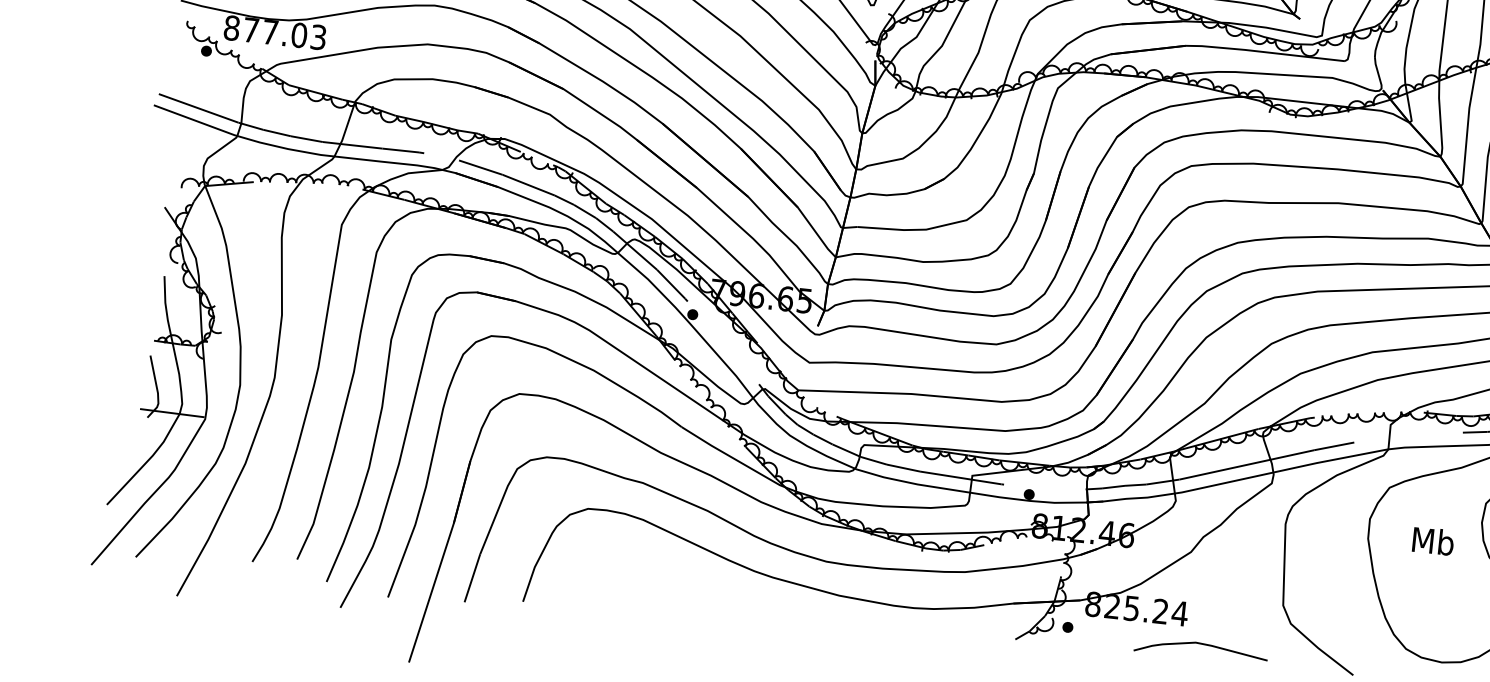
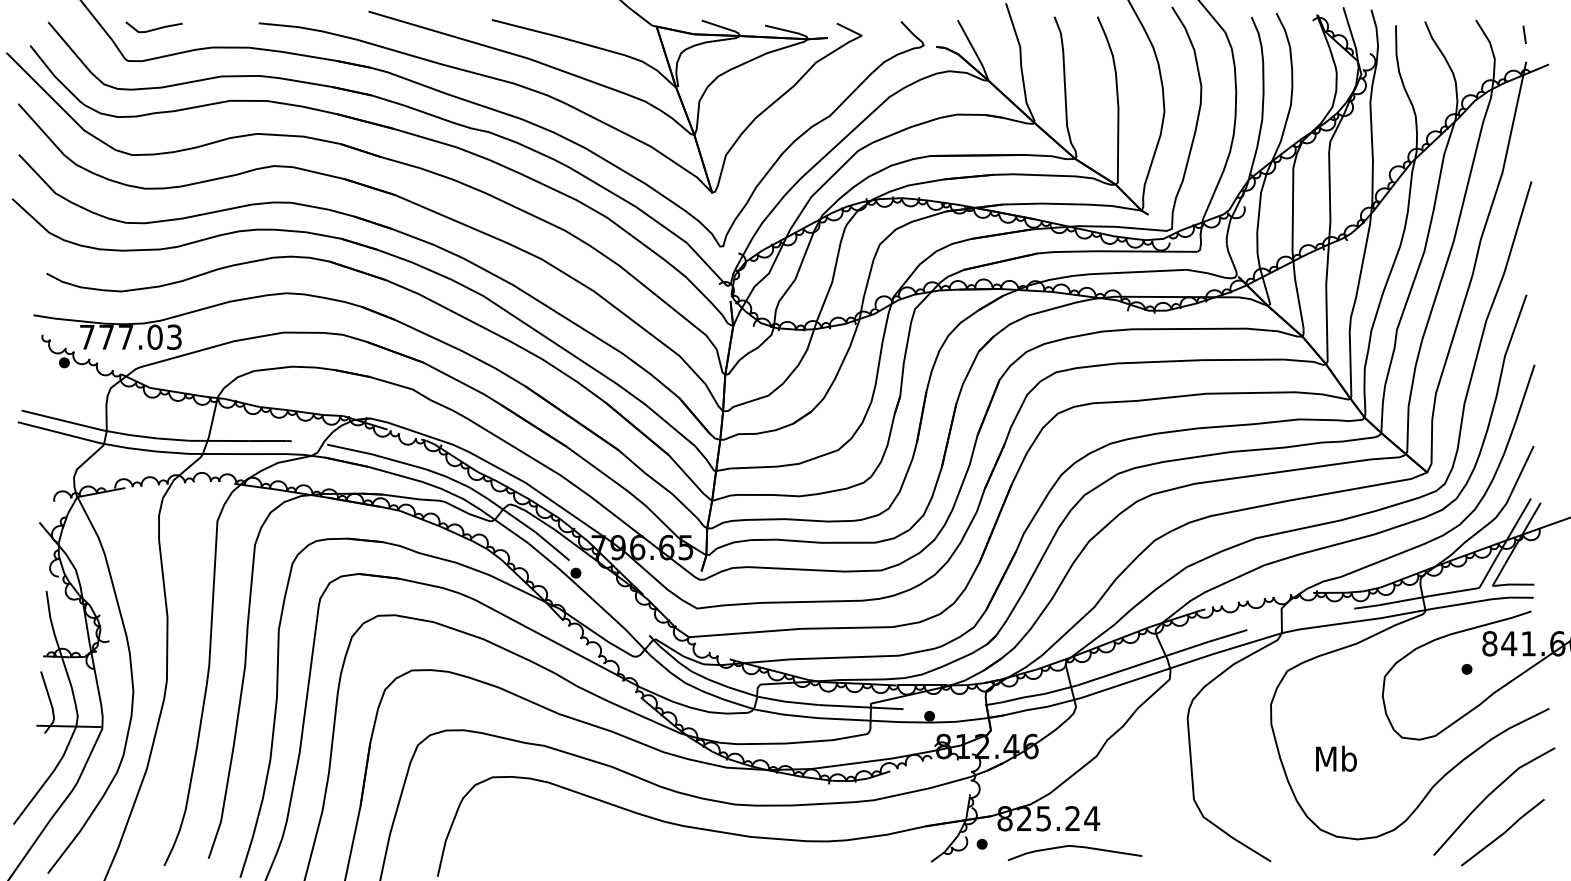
text: (231, 27) -> (86, 336), 877.03 -> 777.03
text: (1433, 540) -> (1336, 758), moved
curve: (1201, 644) -> (1074, 847), moved

